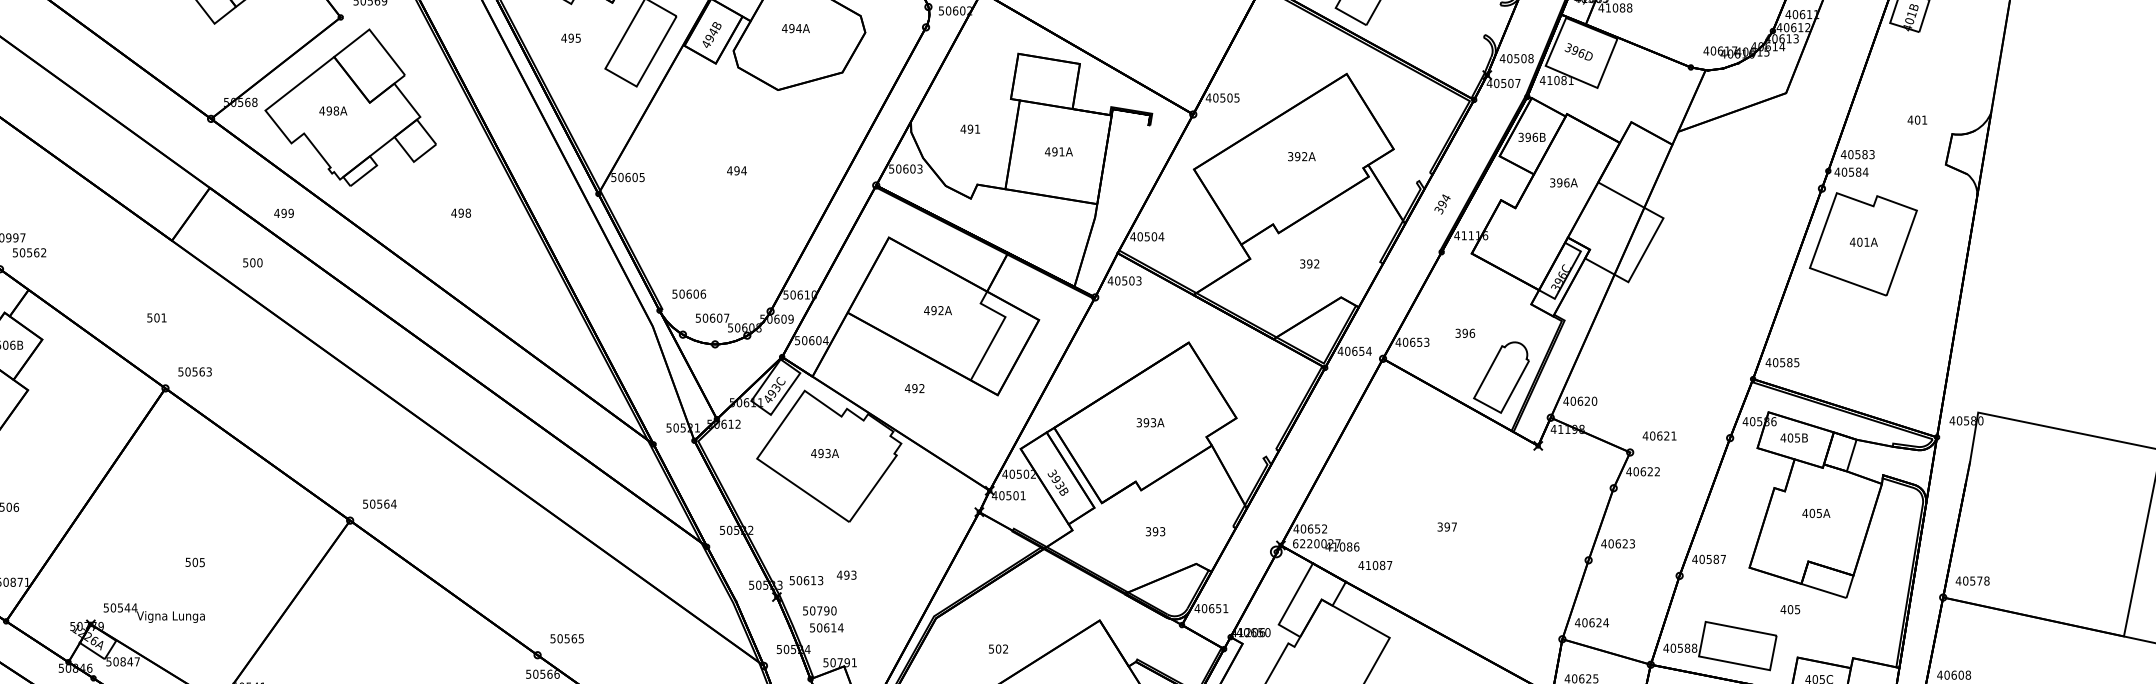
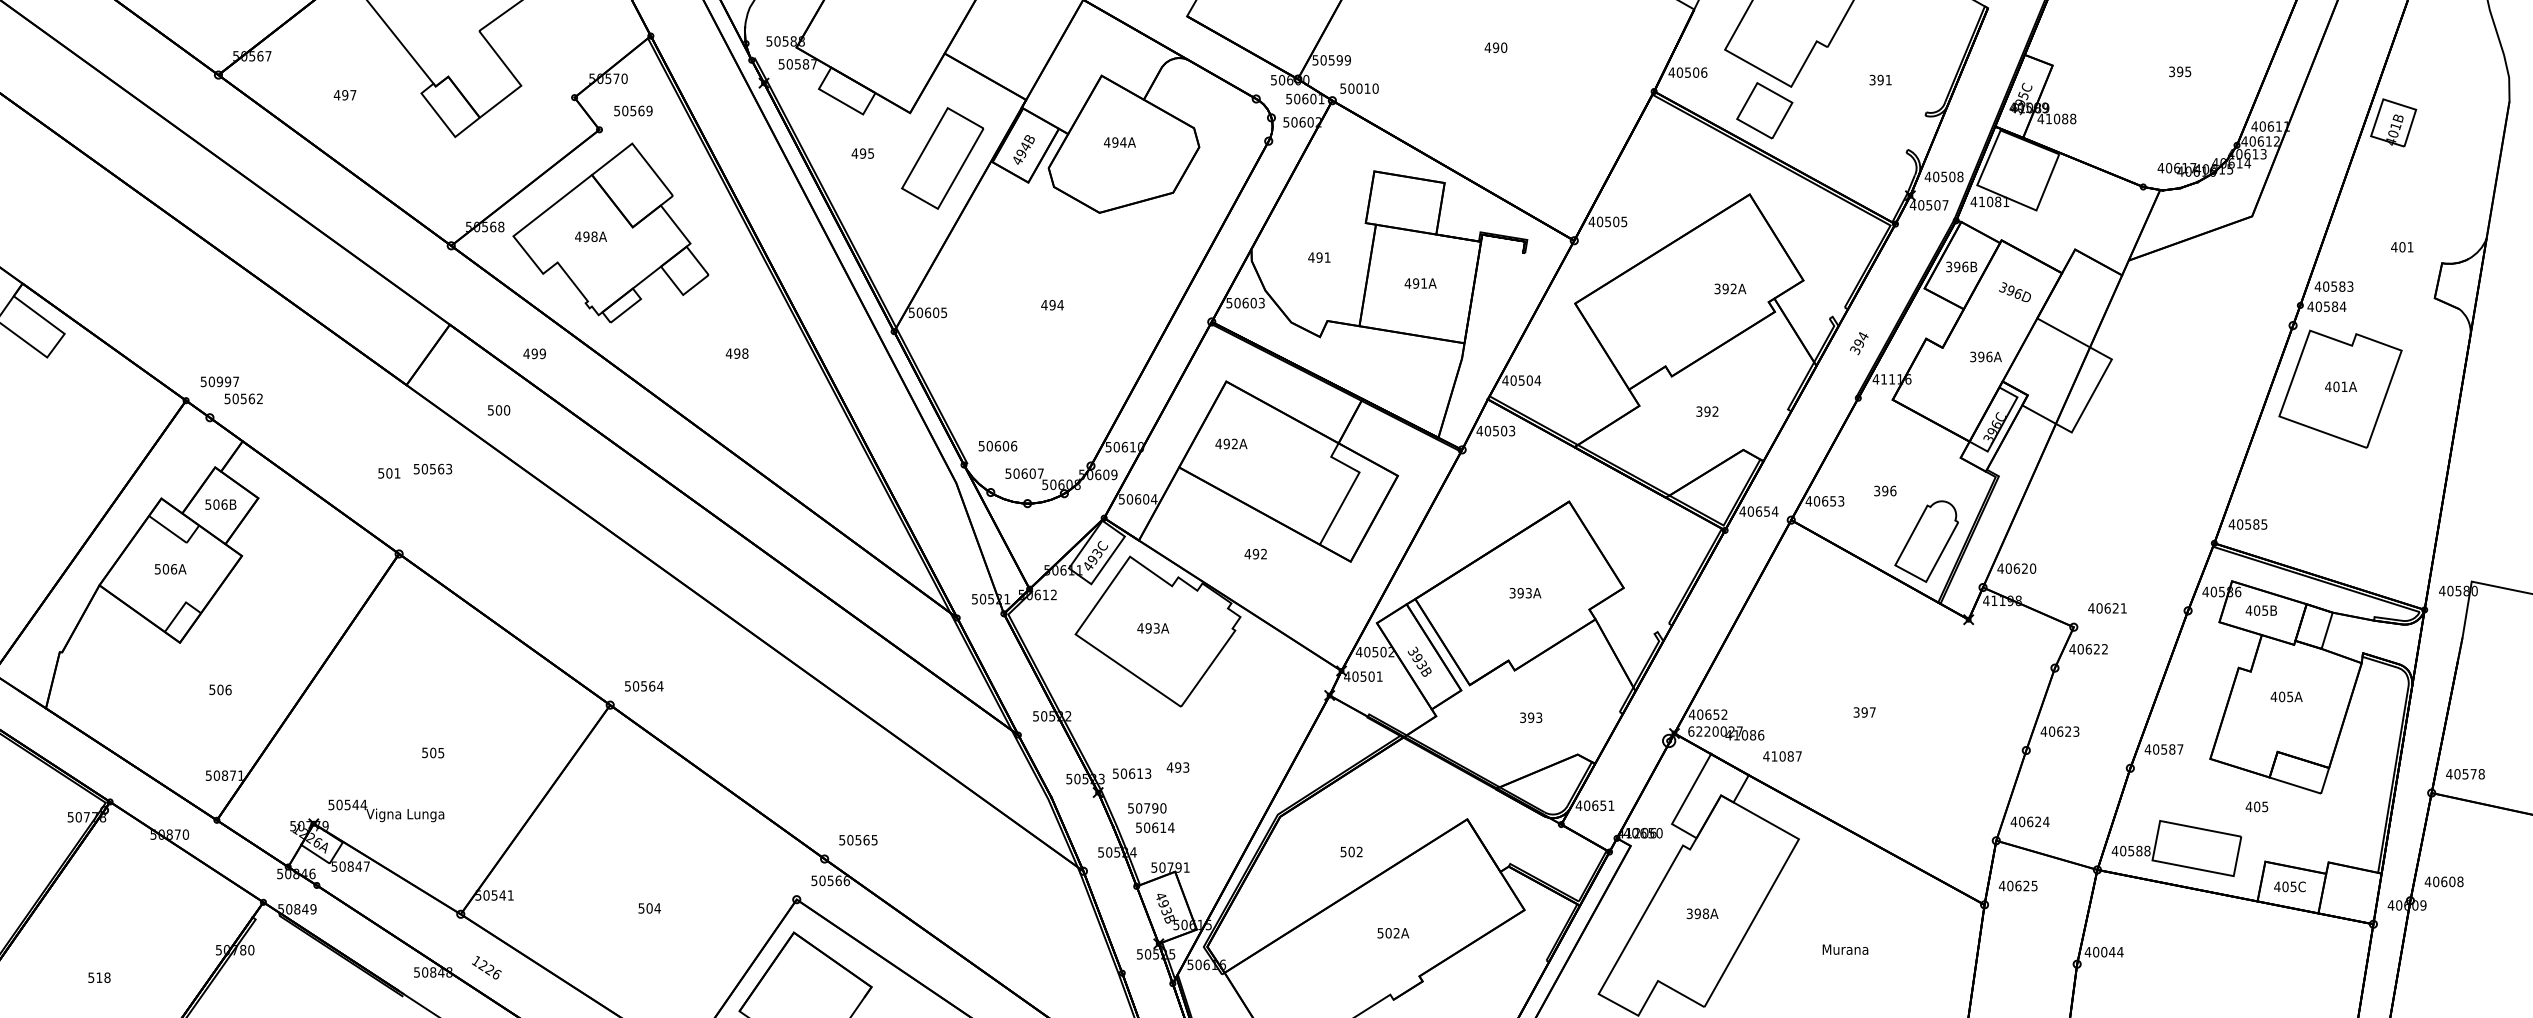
text: (1578, 52) -> (2014, 292), moved
text: (1301, 156) -> (1730, 288), moved
text: (1563, 182) -> (1985, 356), moved
text: (938, 310) -> (1231, 443), moved
text: (194, 371) -> (432, 468), moved

